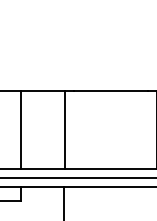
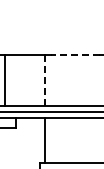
line: (109, 91) -> (74, 55), solid -> dashed
line: (21, 129) -> (5, 80), moved
line: (64, 129) -> (44, 80), solid -> dashed

